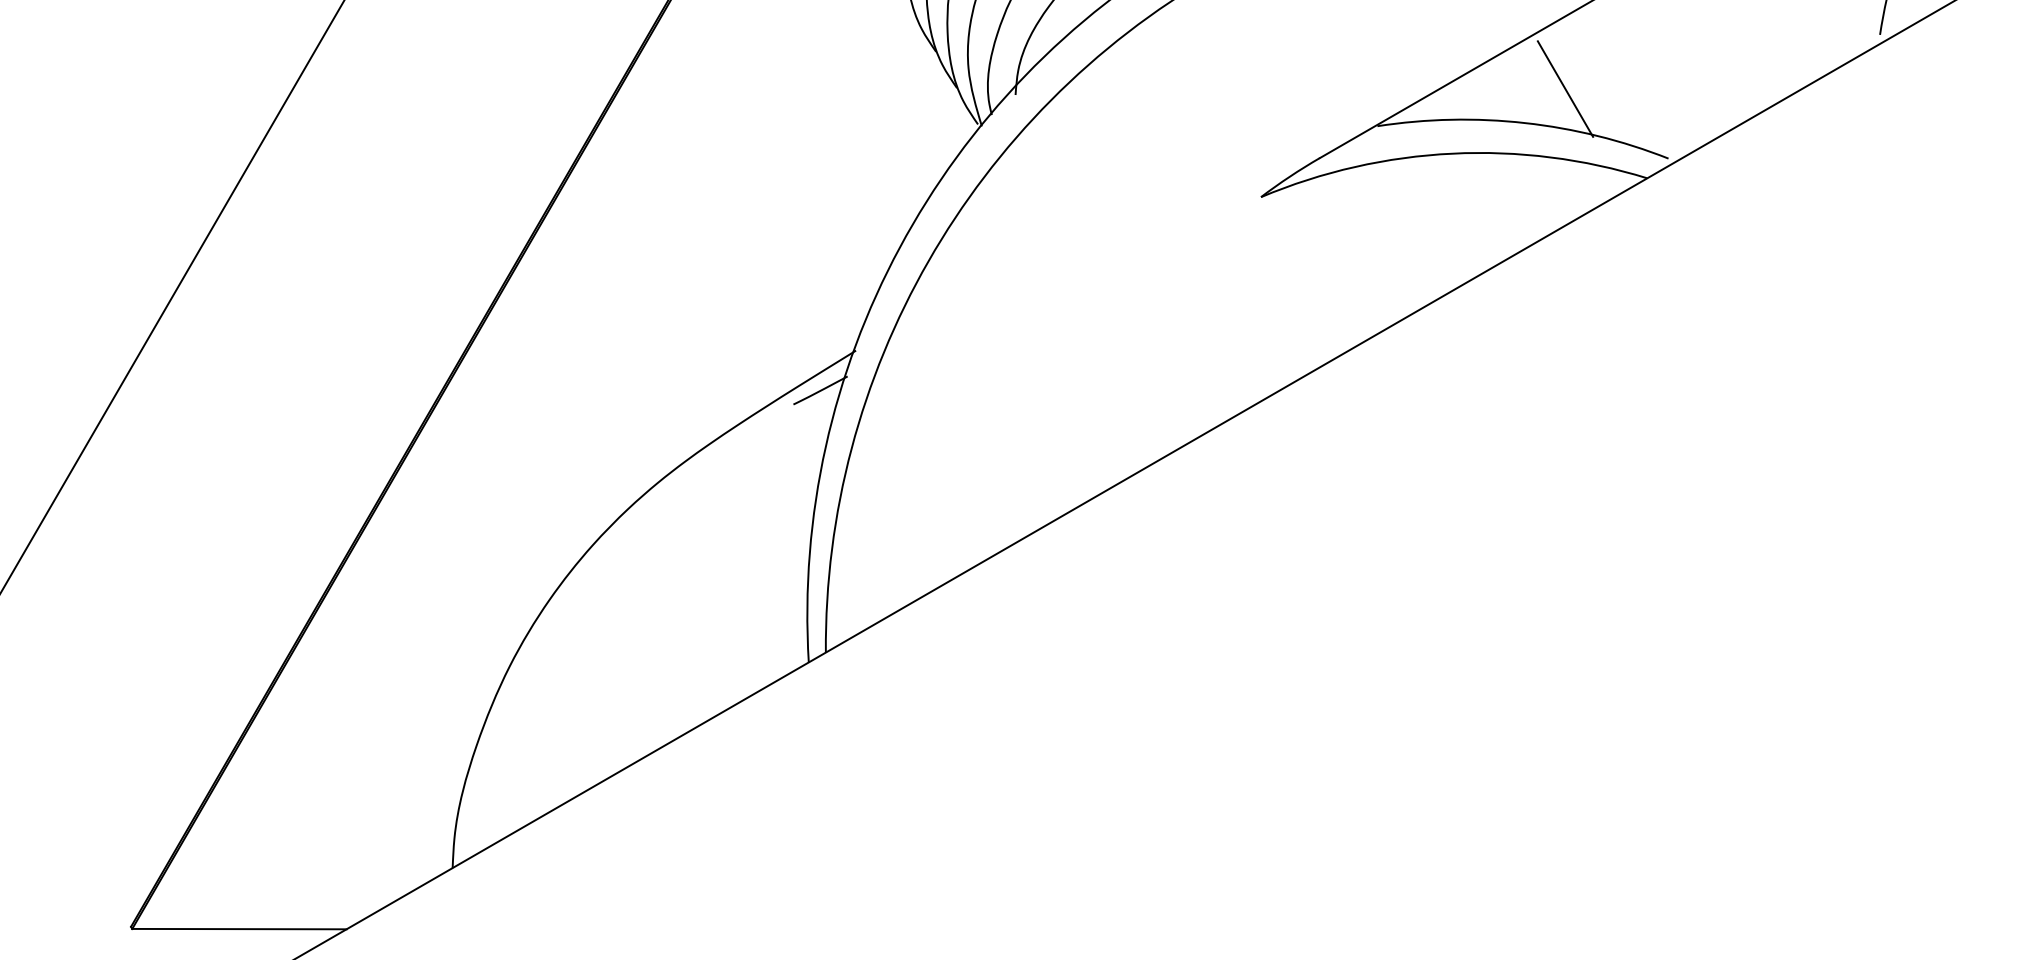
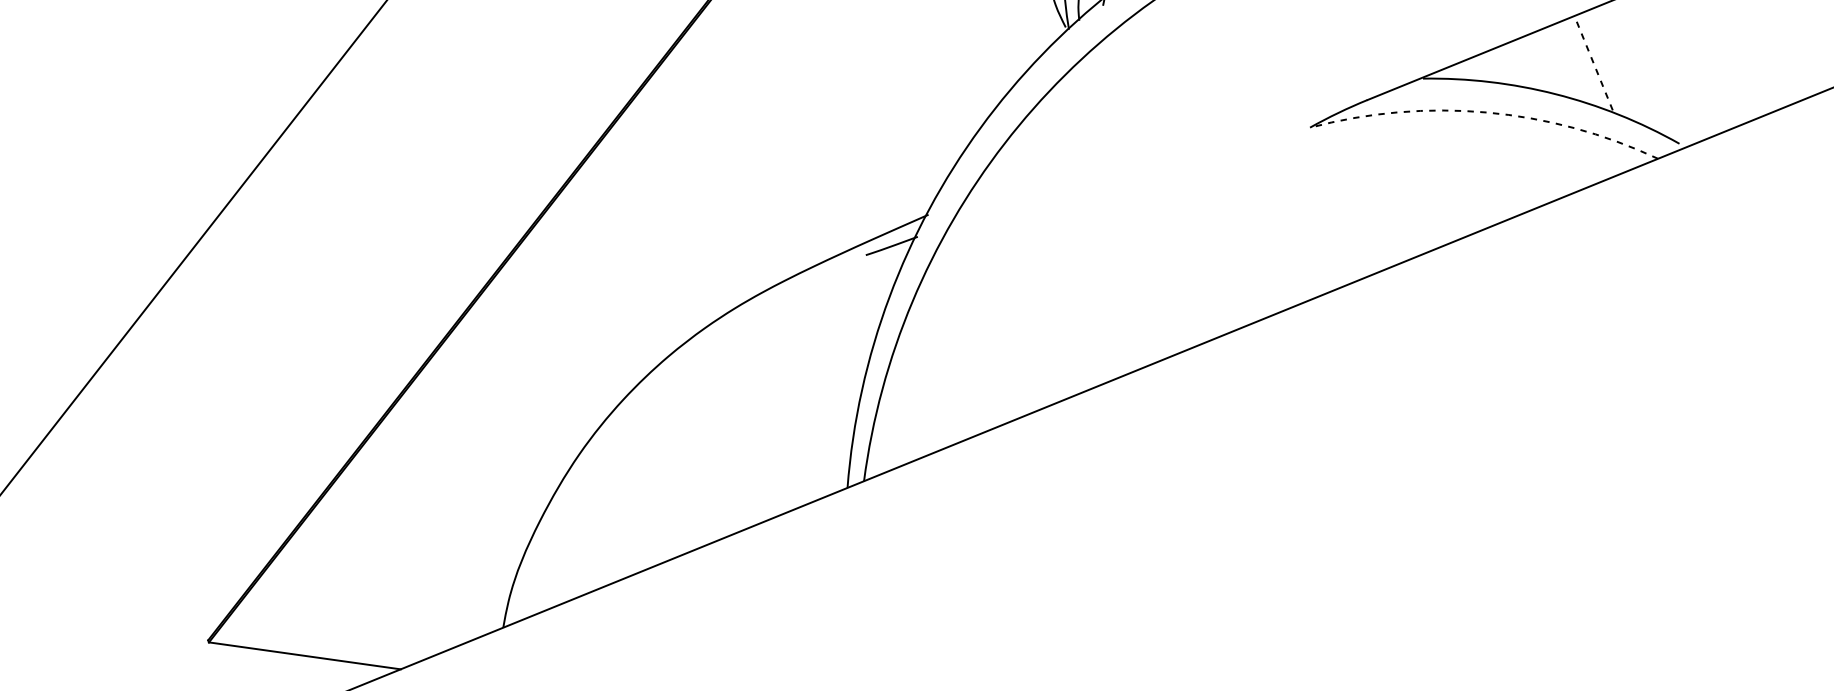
line: (1565, 88) -> (1596, 68), solid -> dashed
arc: (1452, 153) -> (1486, 112), solid -> dashed

